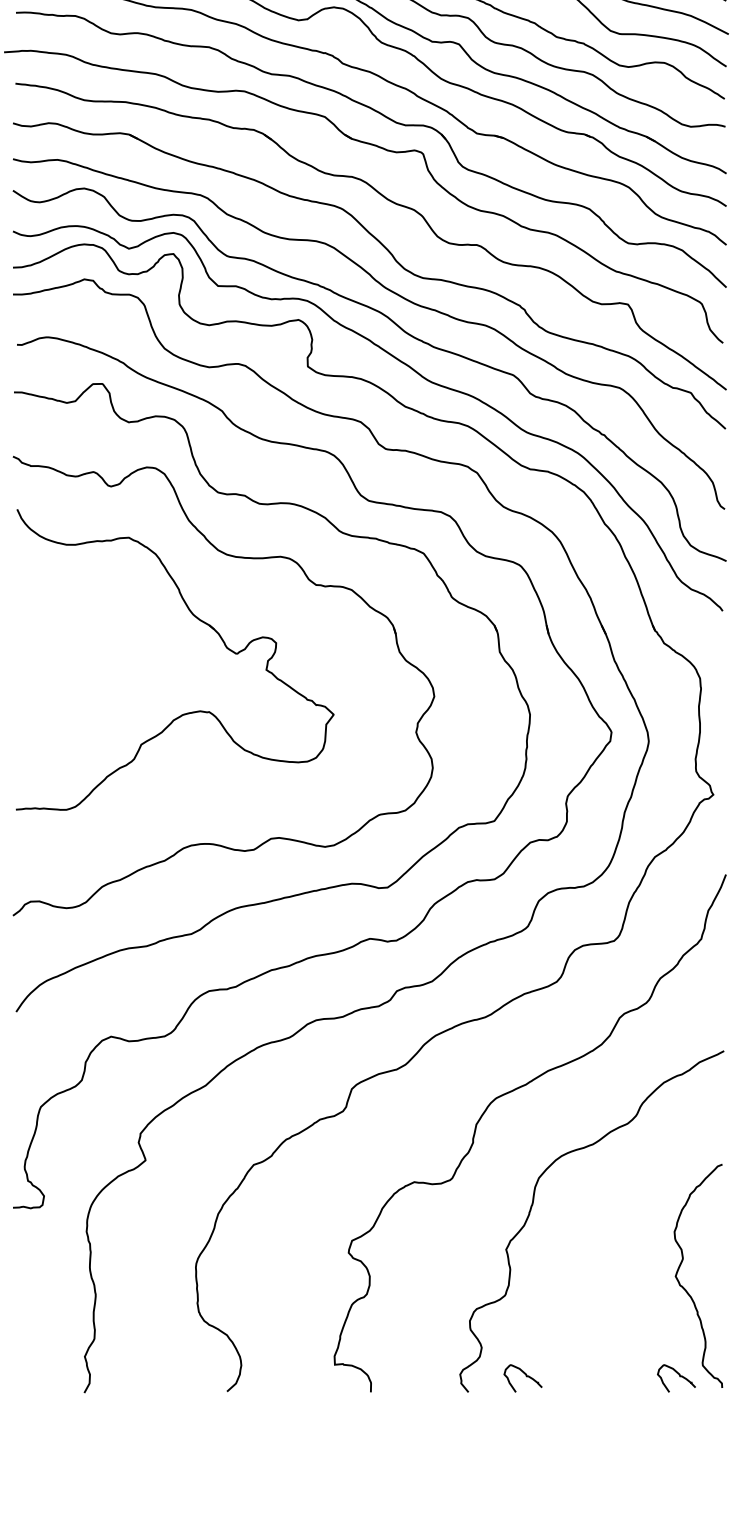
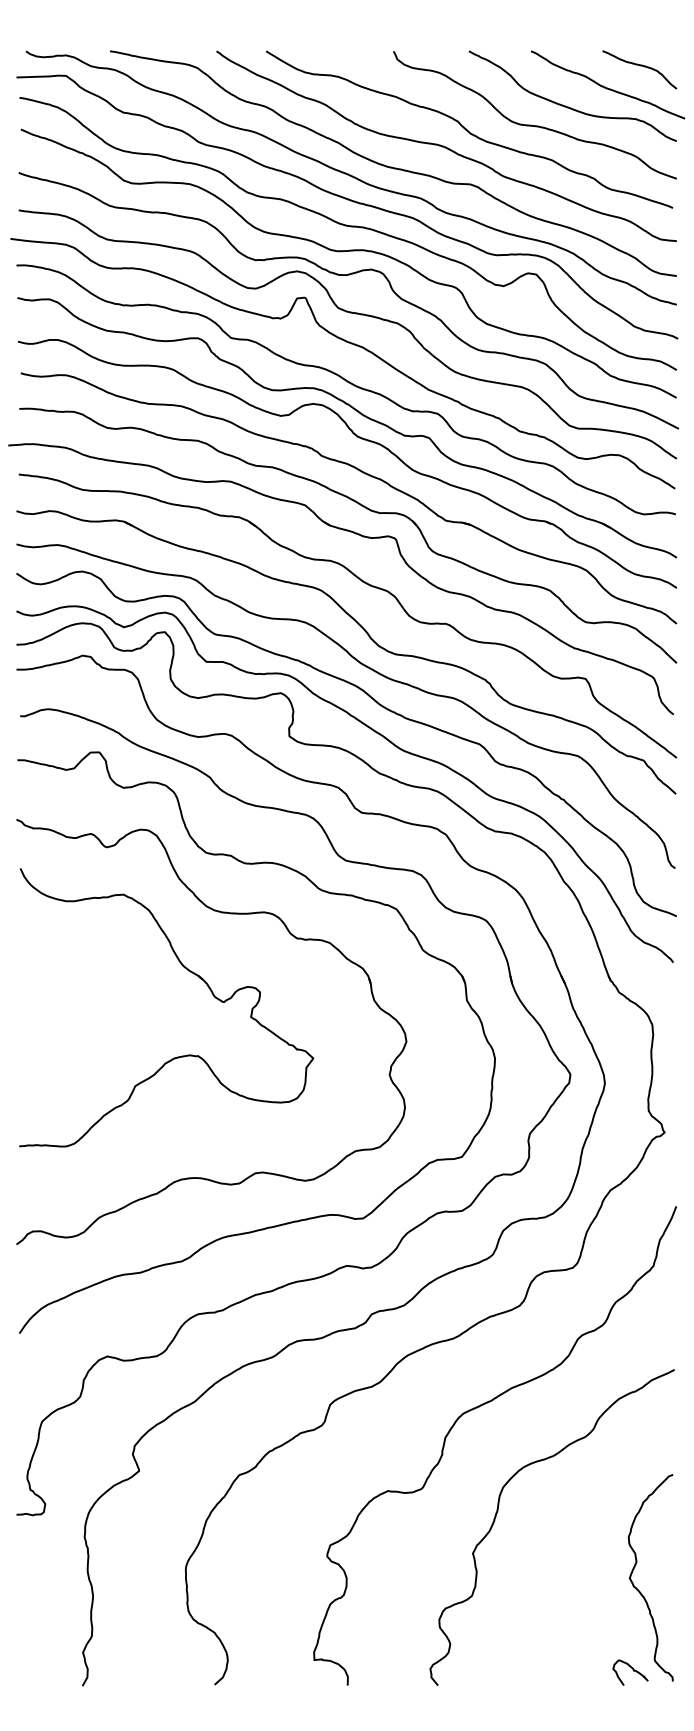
curve: (525, 1376) -> (490, 1670), removed

